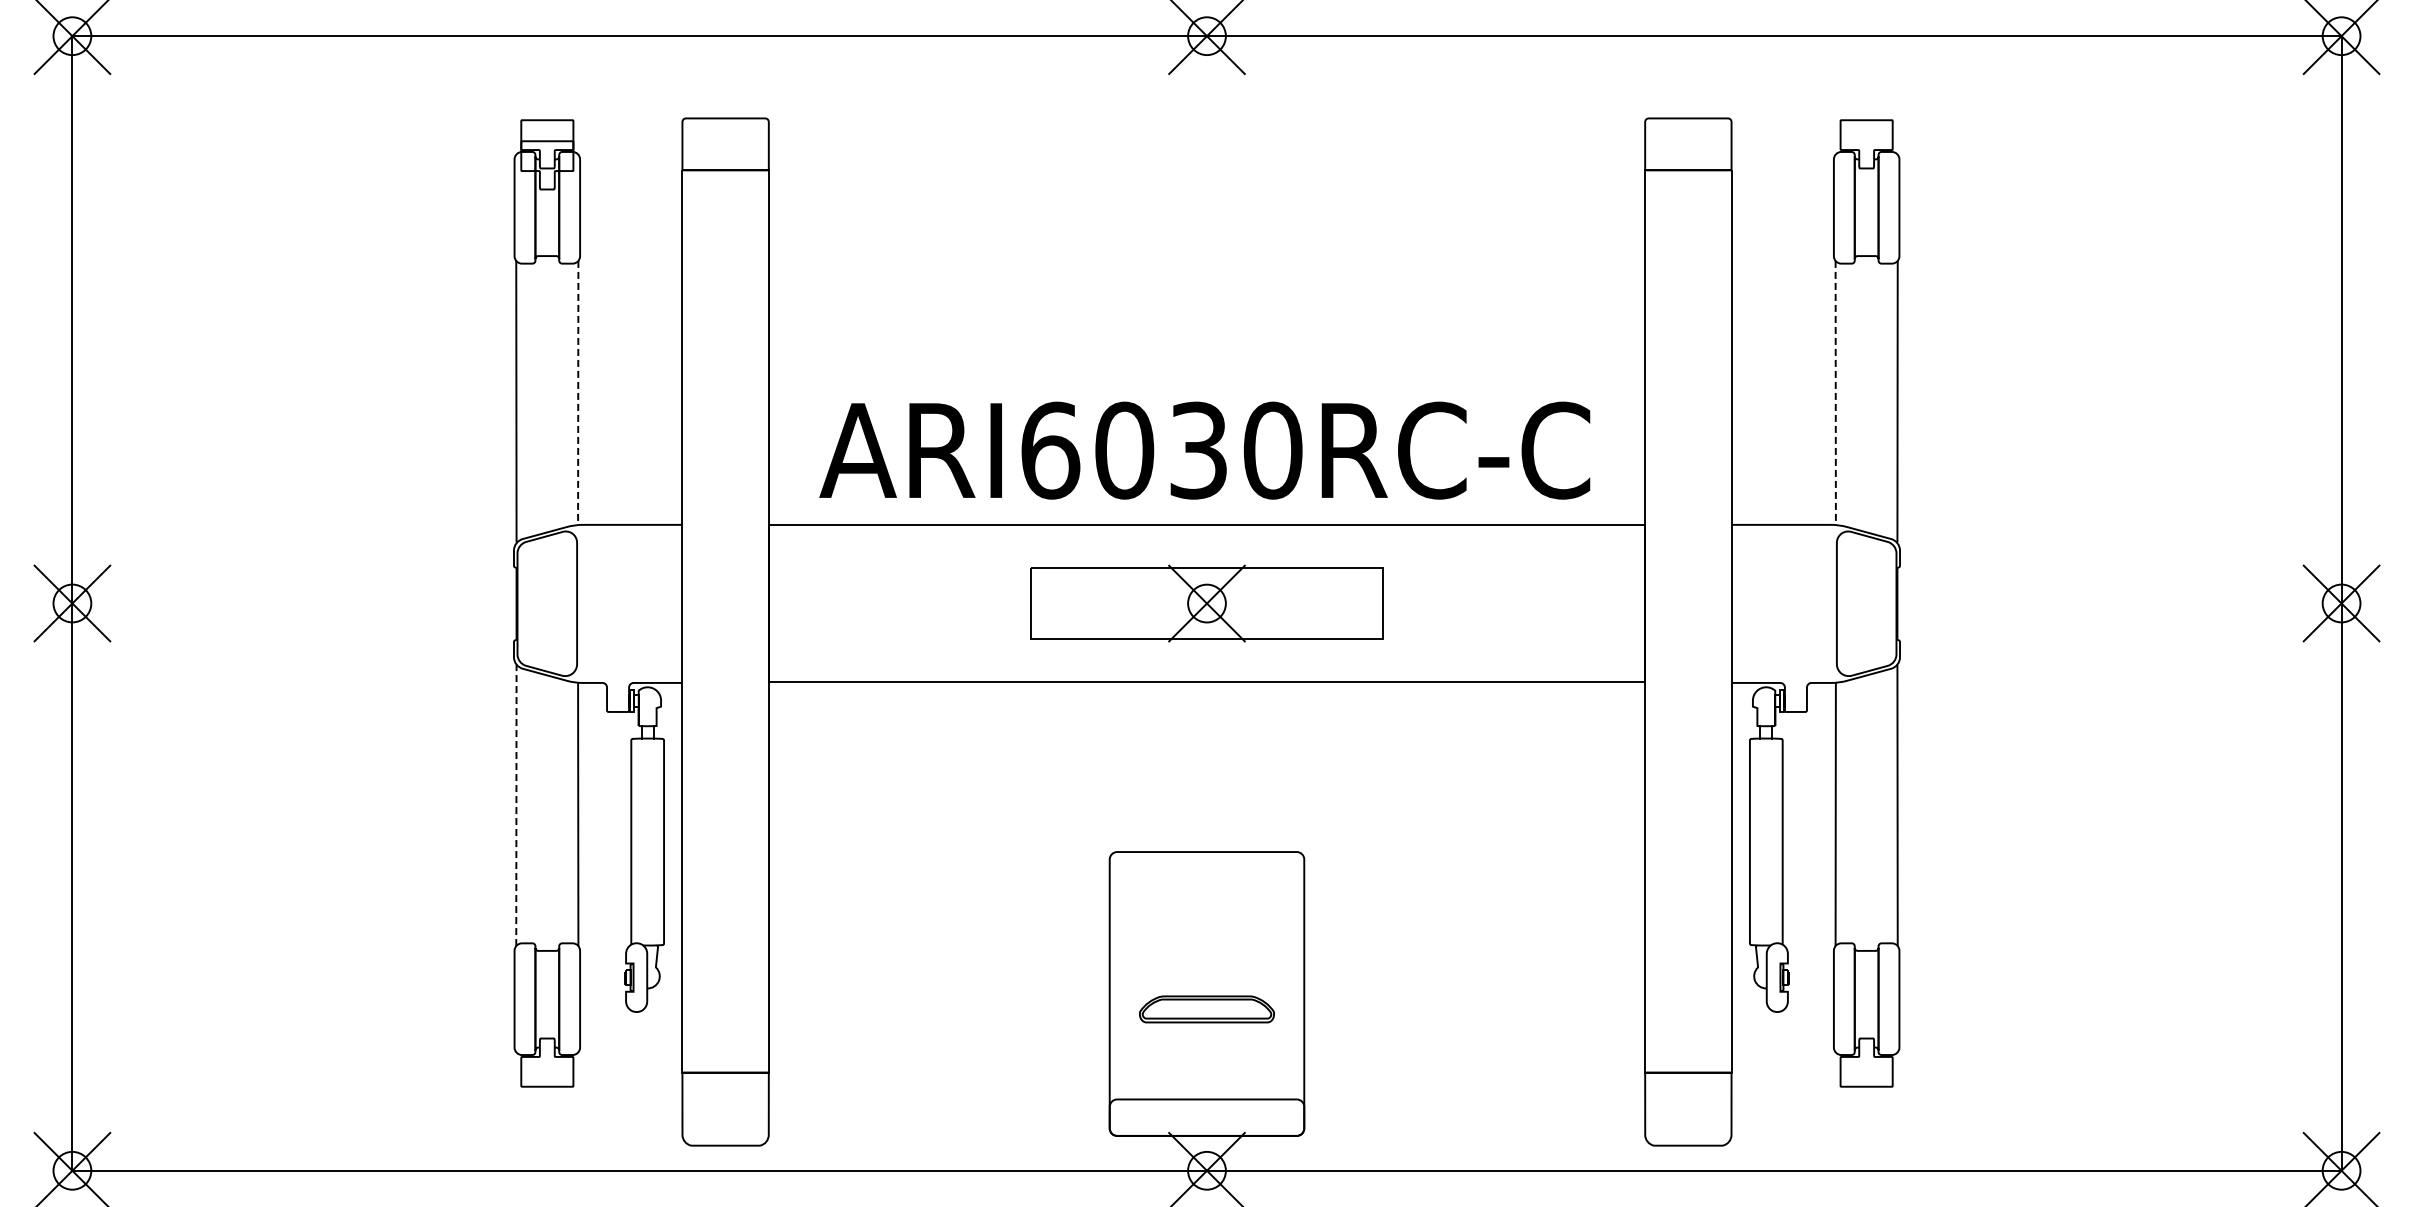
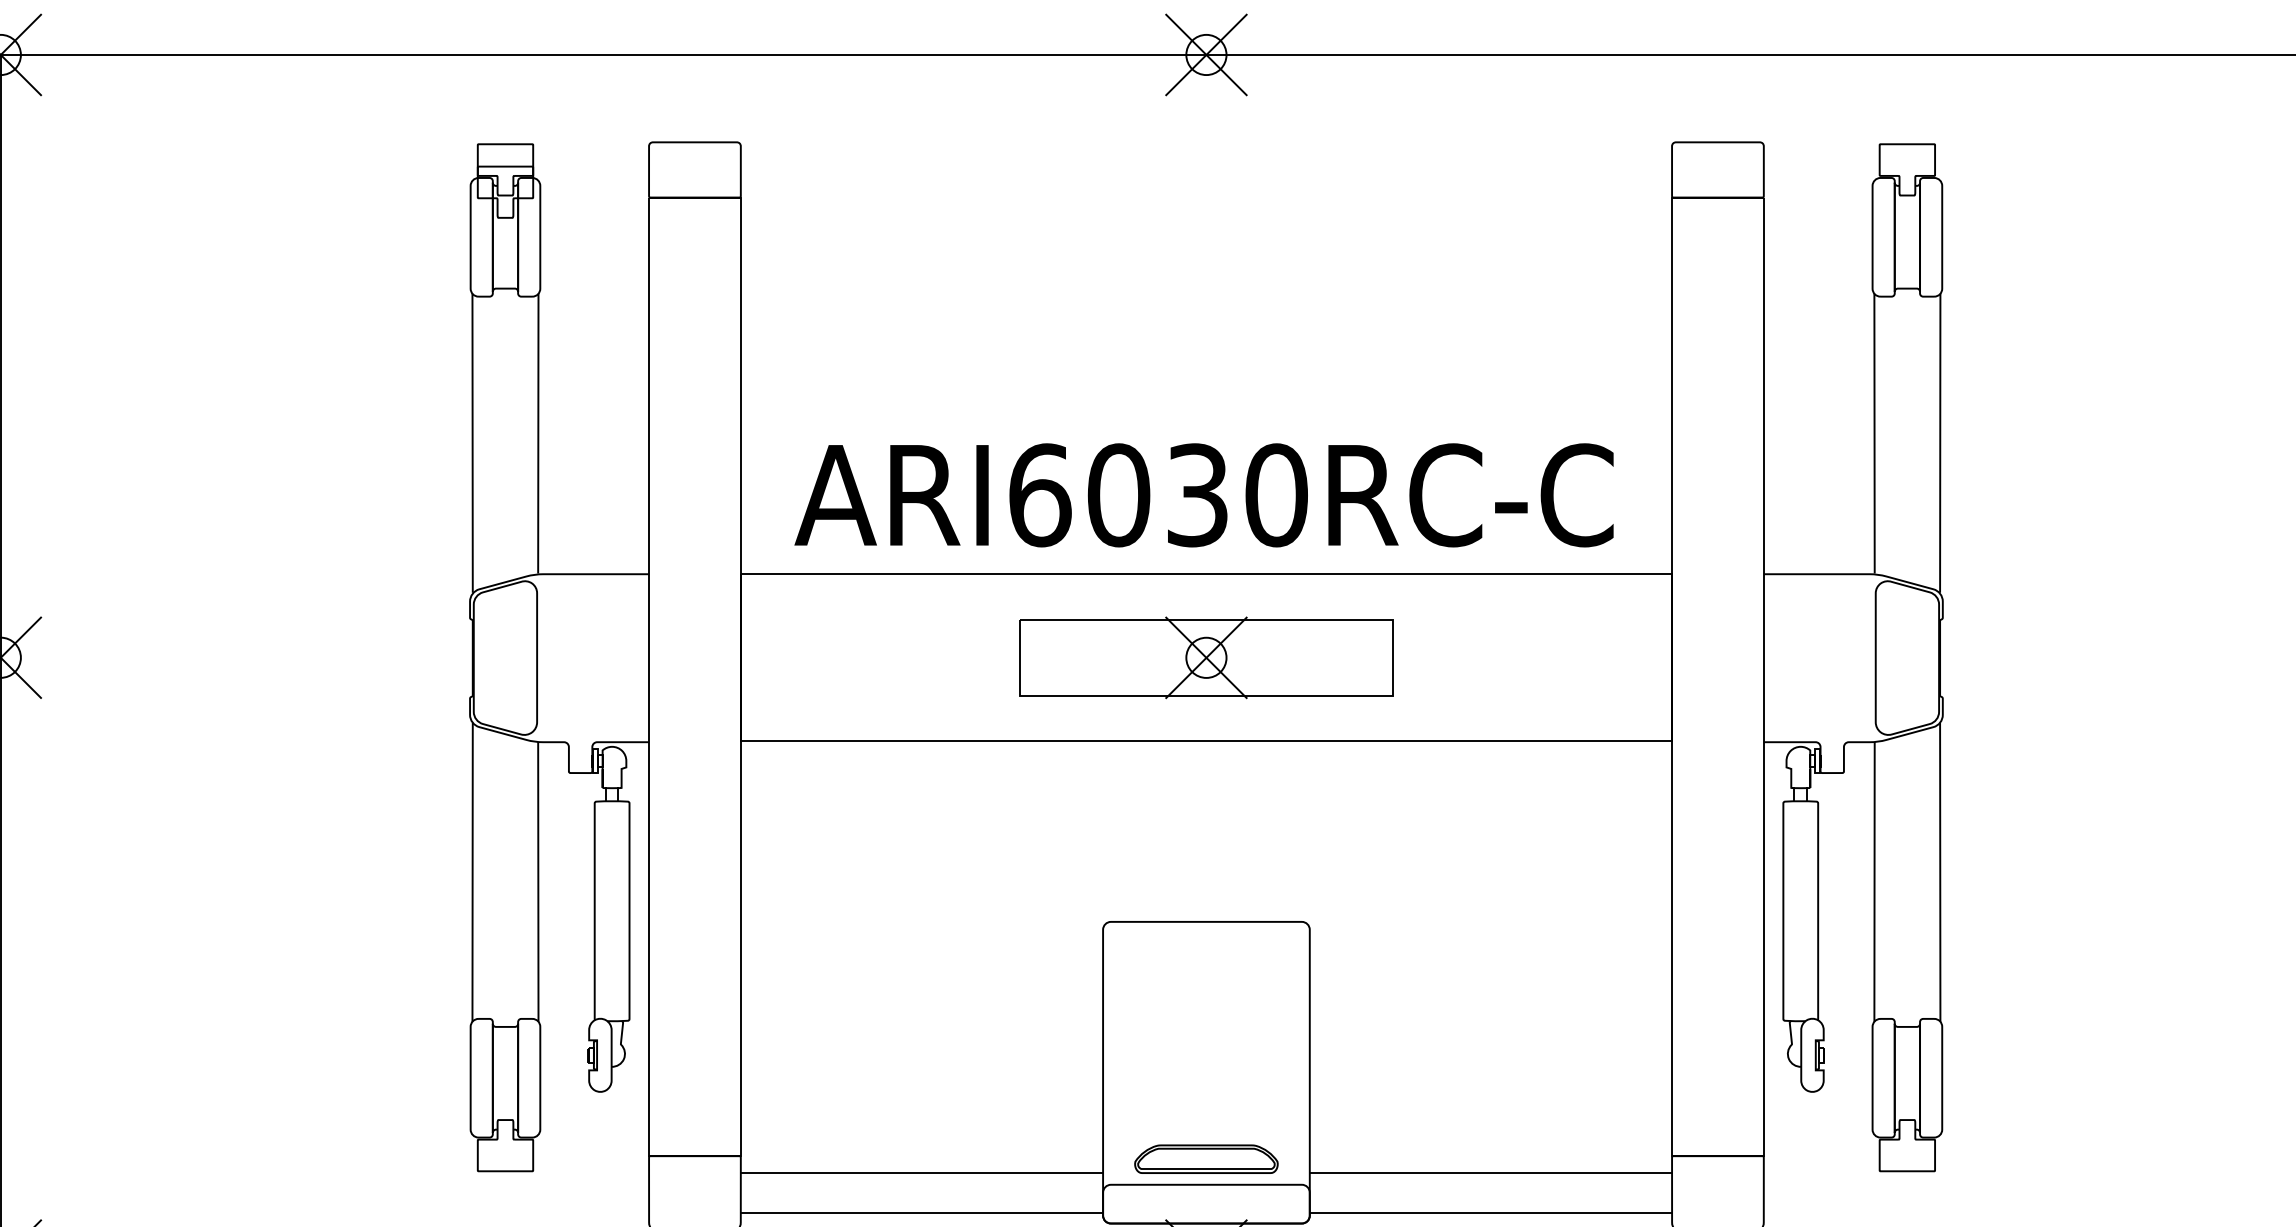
line: (578, 392) -> (538, 433), dashed -> solid
line: (1835, 392) -> (1874, 433), dashed -> solid
line: (516, 805) -> (472, 872), dashed -> solid
part: (1206, 1009) -> (1205, 1159), moved
line: (939, 1088) -> (922, 1173), added
line: (1474, 1088) -> (1490, 1173), added
line: (939, 1125) -> (922, 1212), added
line: (1474, 1125) -> (1490, 1212), added

